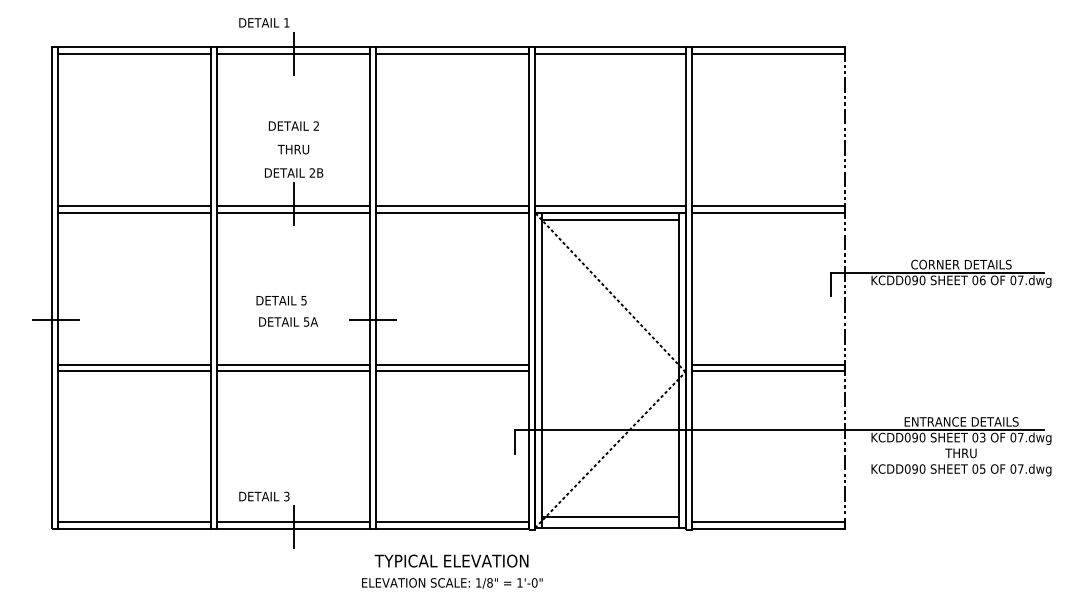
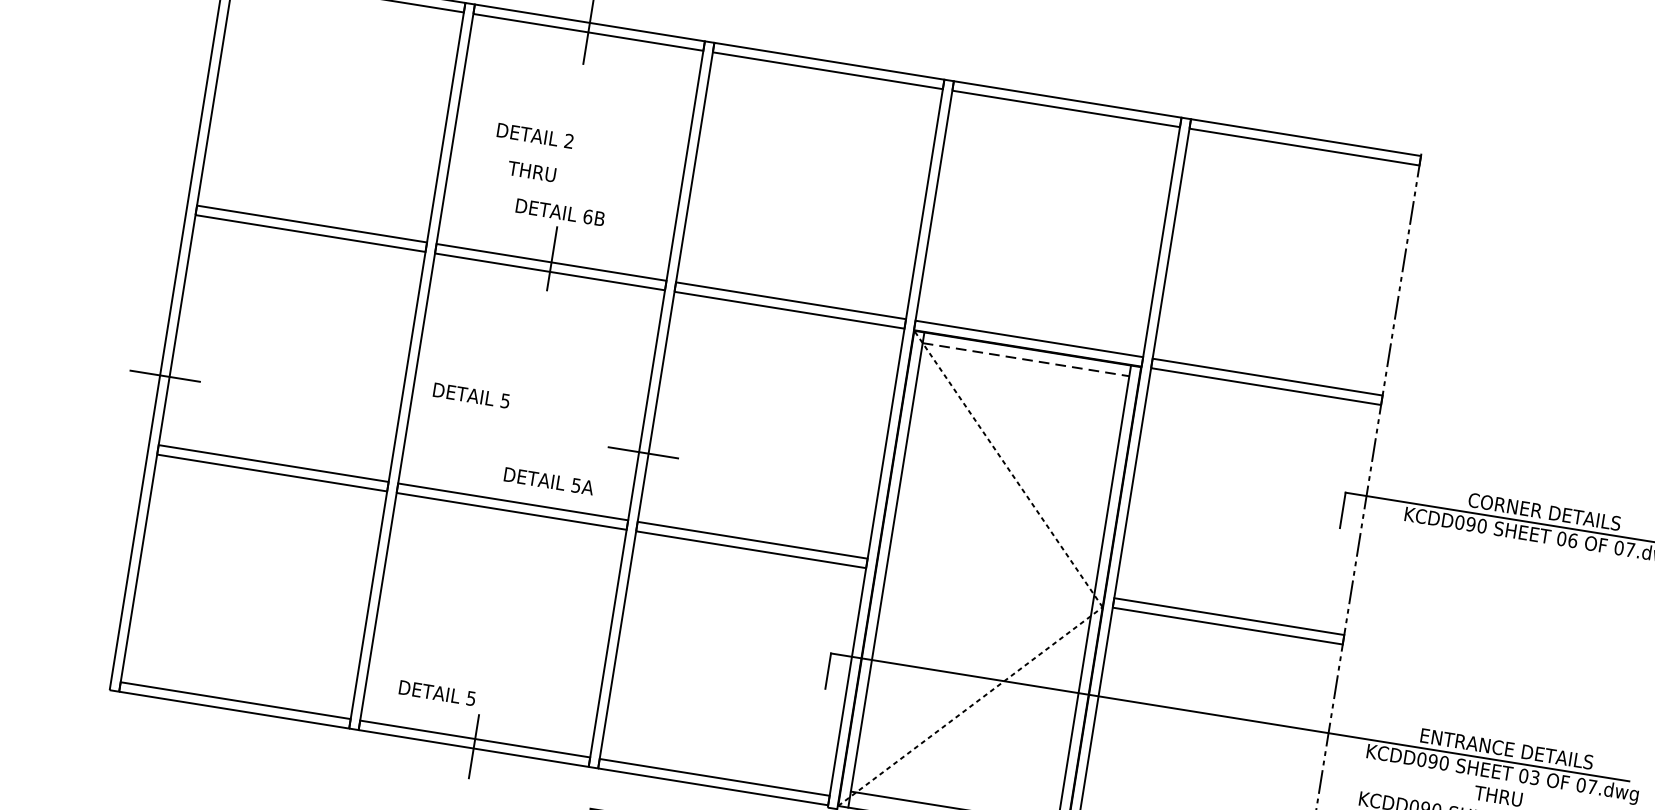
text: (293, 125) -> (534, 134), moved
text: (293, 149) -> (532, 171), moved
text: (312, 172) -> (588, 216), 2B -> 6B
line: (610, 219) -> (1026, 358), solid -> dashed
text: (281, 300) -> (471, 395), moved
text: (288, 321) -> (549, 480), moved
text: (286, 495) -> (471, 696), 3 -> 5

